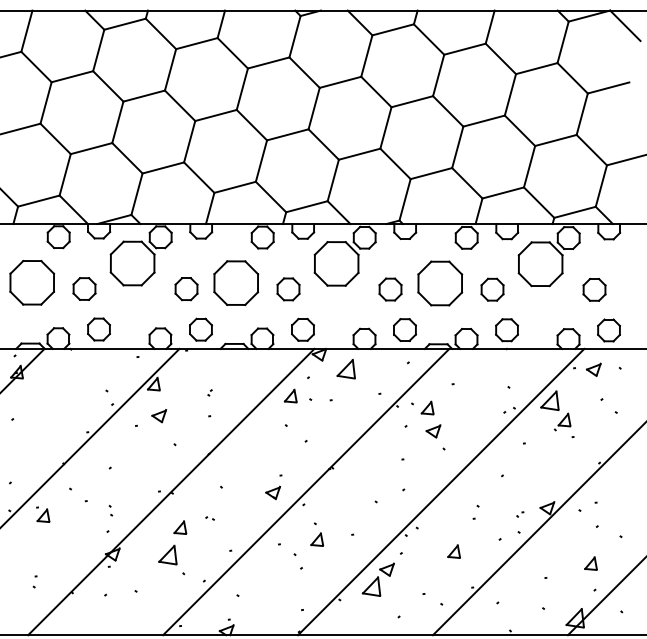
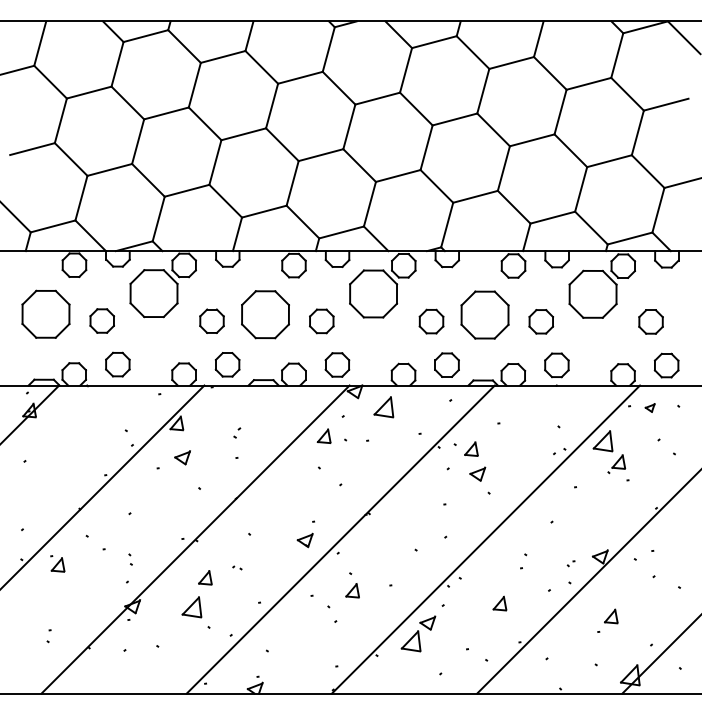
part: (593, 369) -> (649, 407), size x0.6
part: (210, 392) -> (237, 432), size x1.6
part: (591, 563) -> (611, 616), moved

